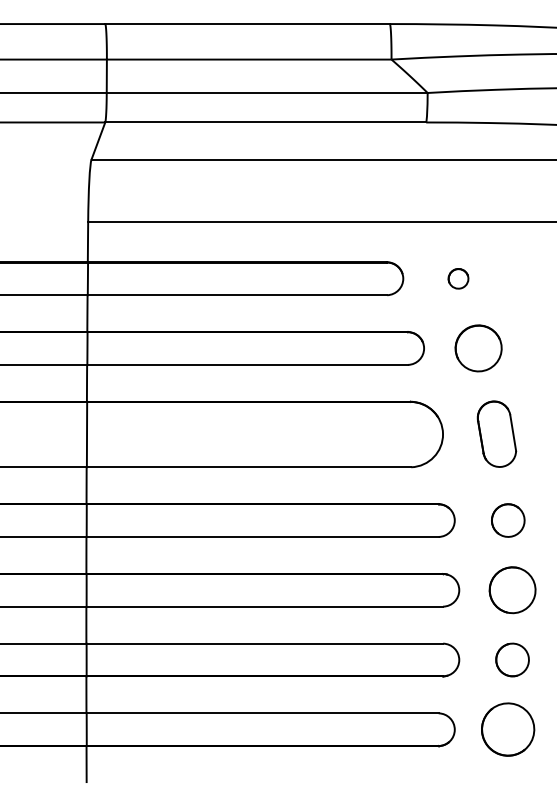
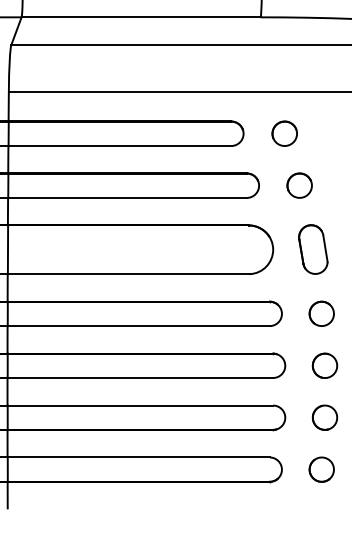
part: (458, 278) -> (284, 133), size x1.67
part: (478, 348) -> (299, 185), size x0.71
part: (512, 590) -> (324, 365), size x0.71
part: (508, 729) -> (321, 469), size x0.62

